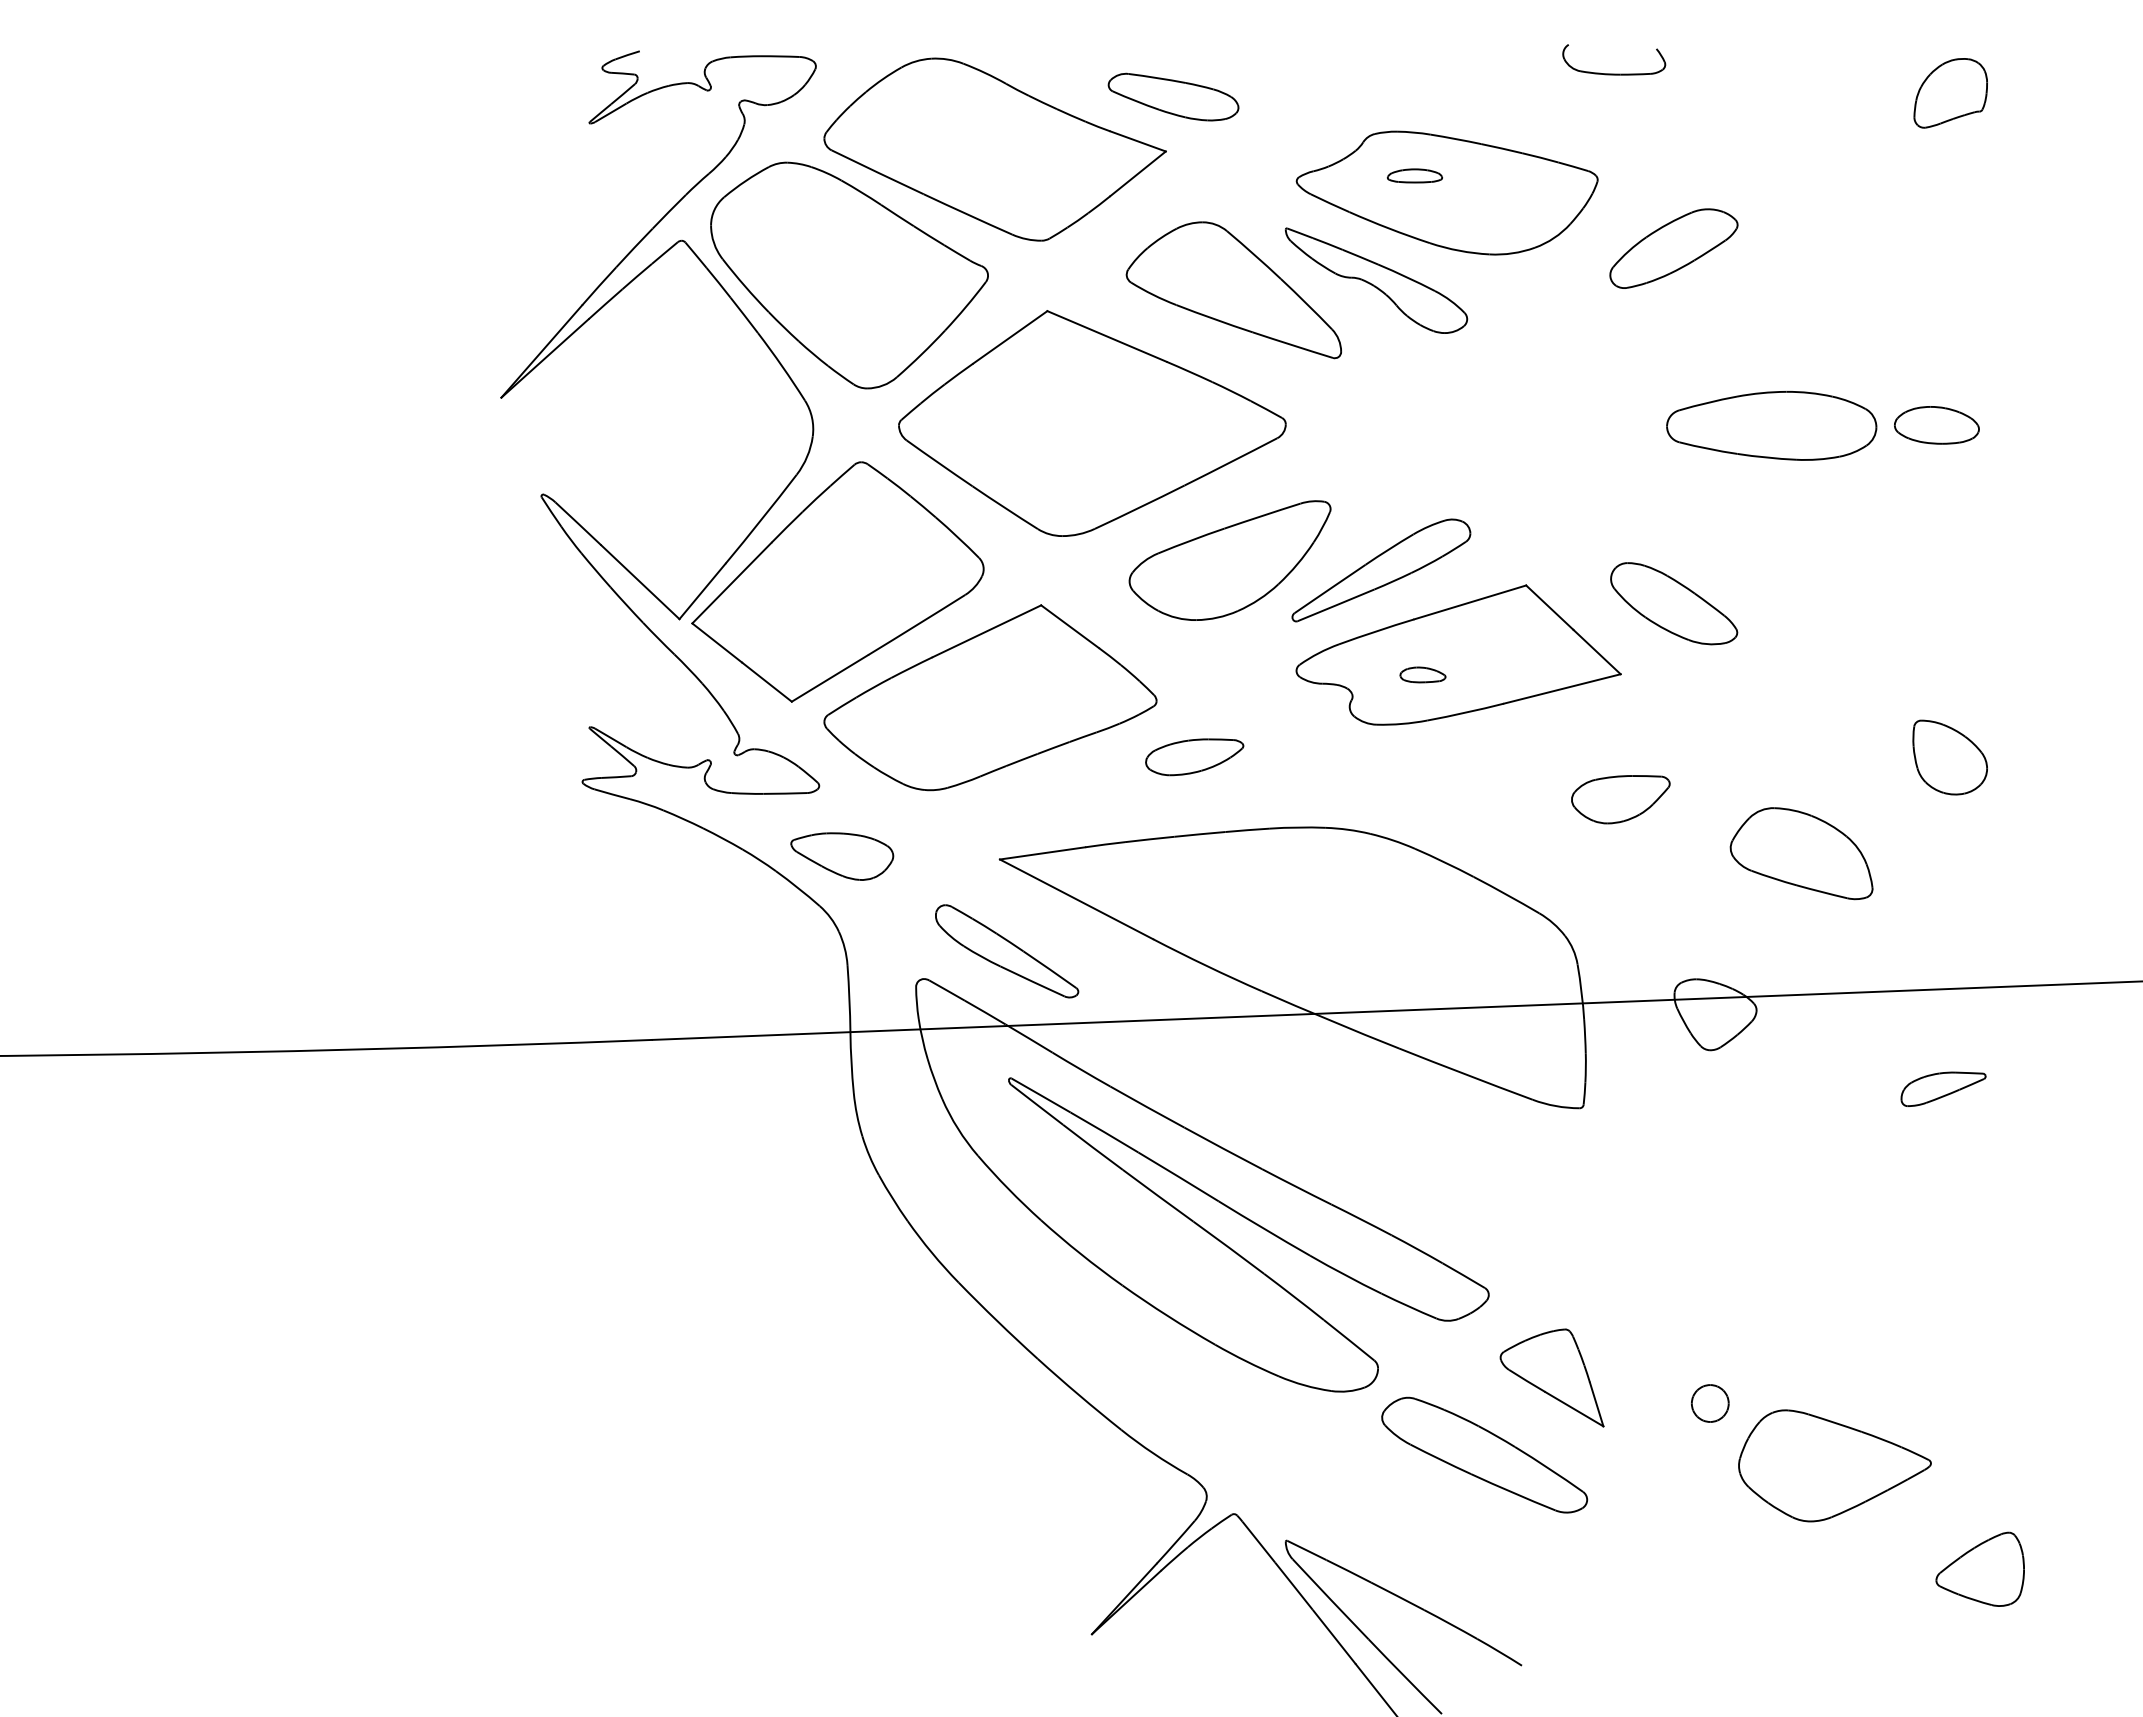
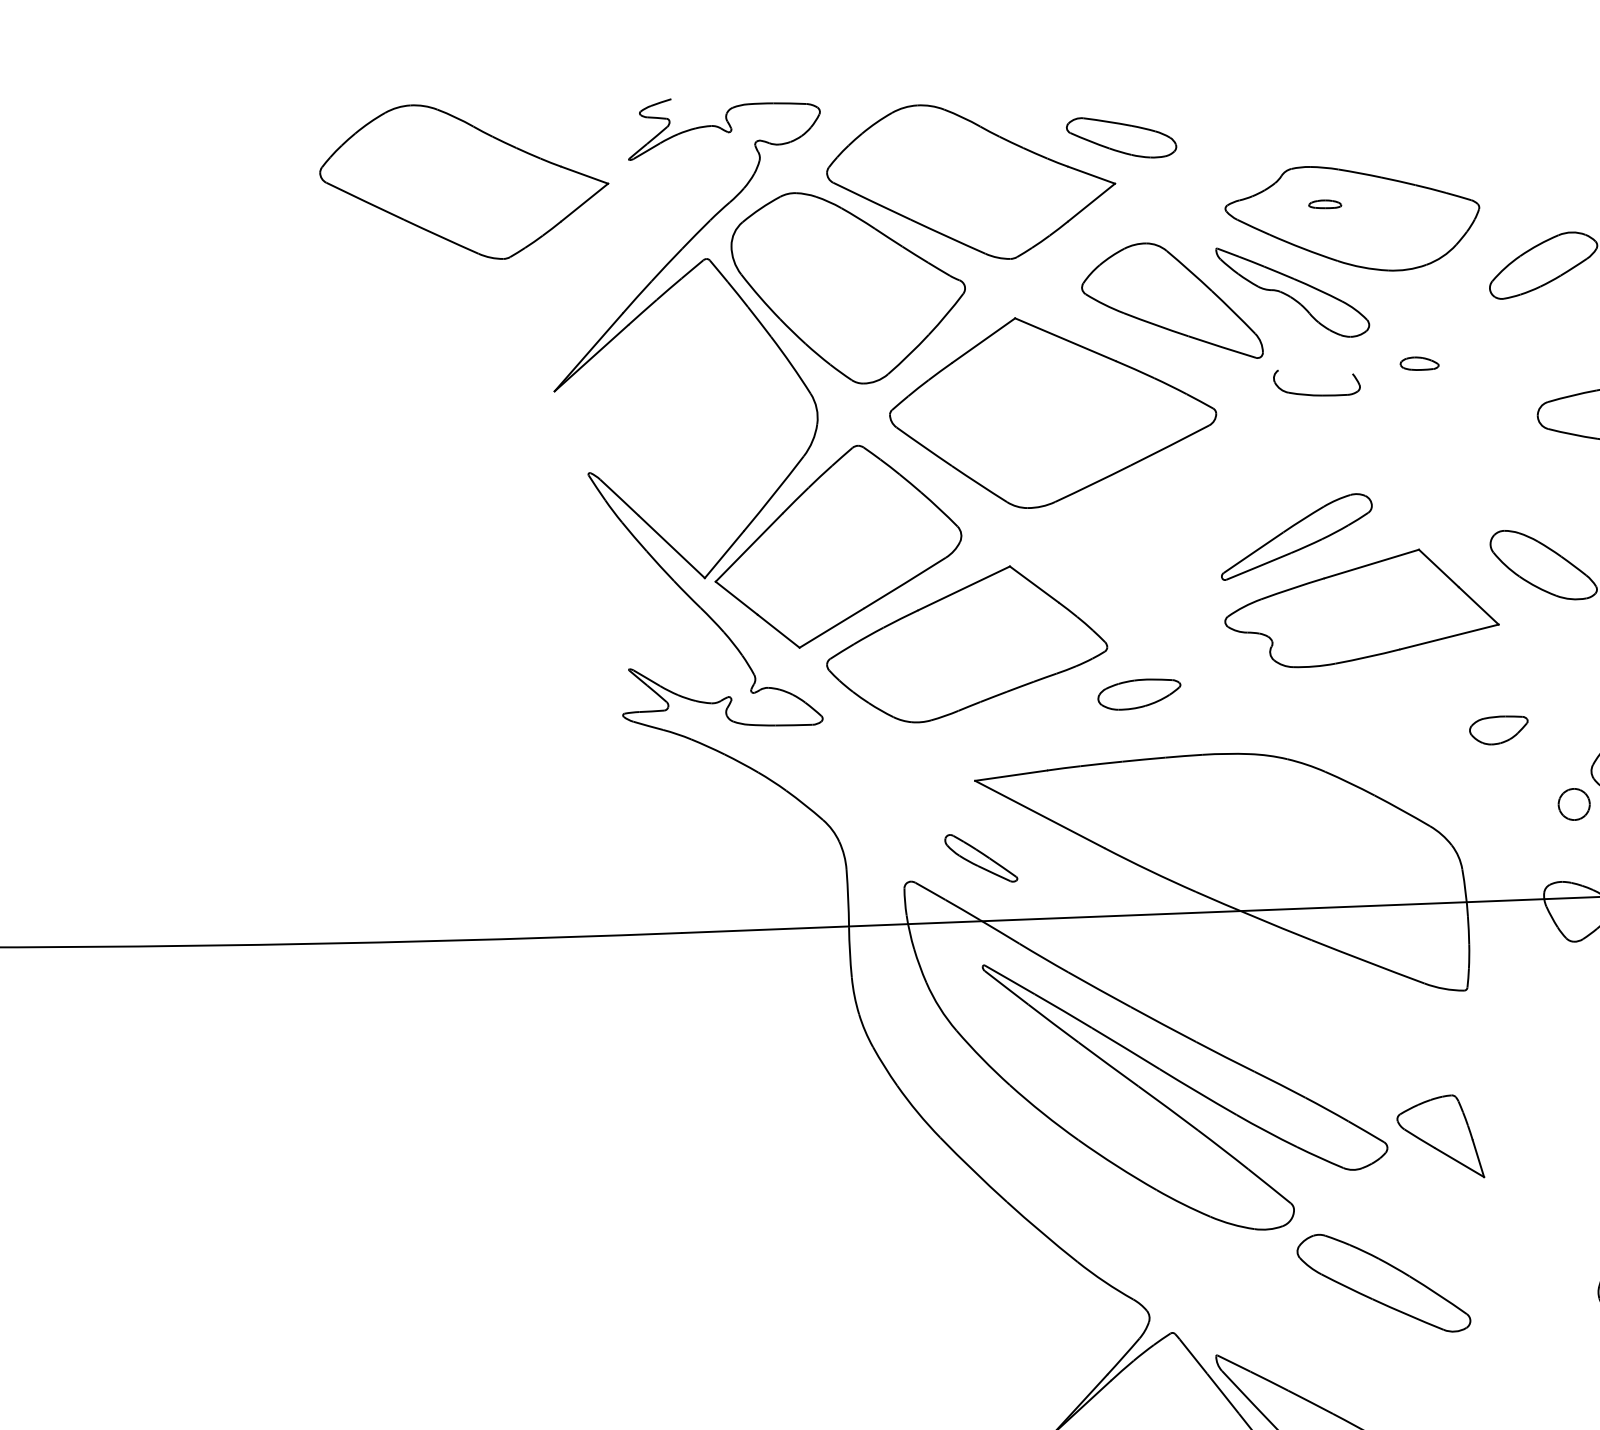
part: (1614, 73) -> (1317, 394), moved
part: (393, 149) -> (463, 182), added
part: (1414, 175) -> (1324, 203), size x0.7
part: (1229, 560) -> (1168, 528), removed
part: (1422, 674) -> (1419, 363), moved
part: (1620, 799) -> (1498, 730), size x0.7
part: (842, 856) -> (842, 778), removed
part: (1007, 951) -> (981, 858), size x0.6
part: (1551, 1377) -> (1440, 1135), moved
part: (1710, 1403) -> (1574, 804), moved

